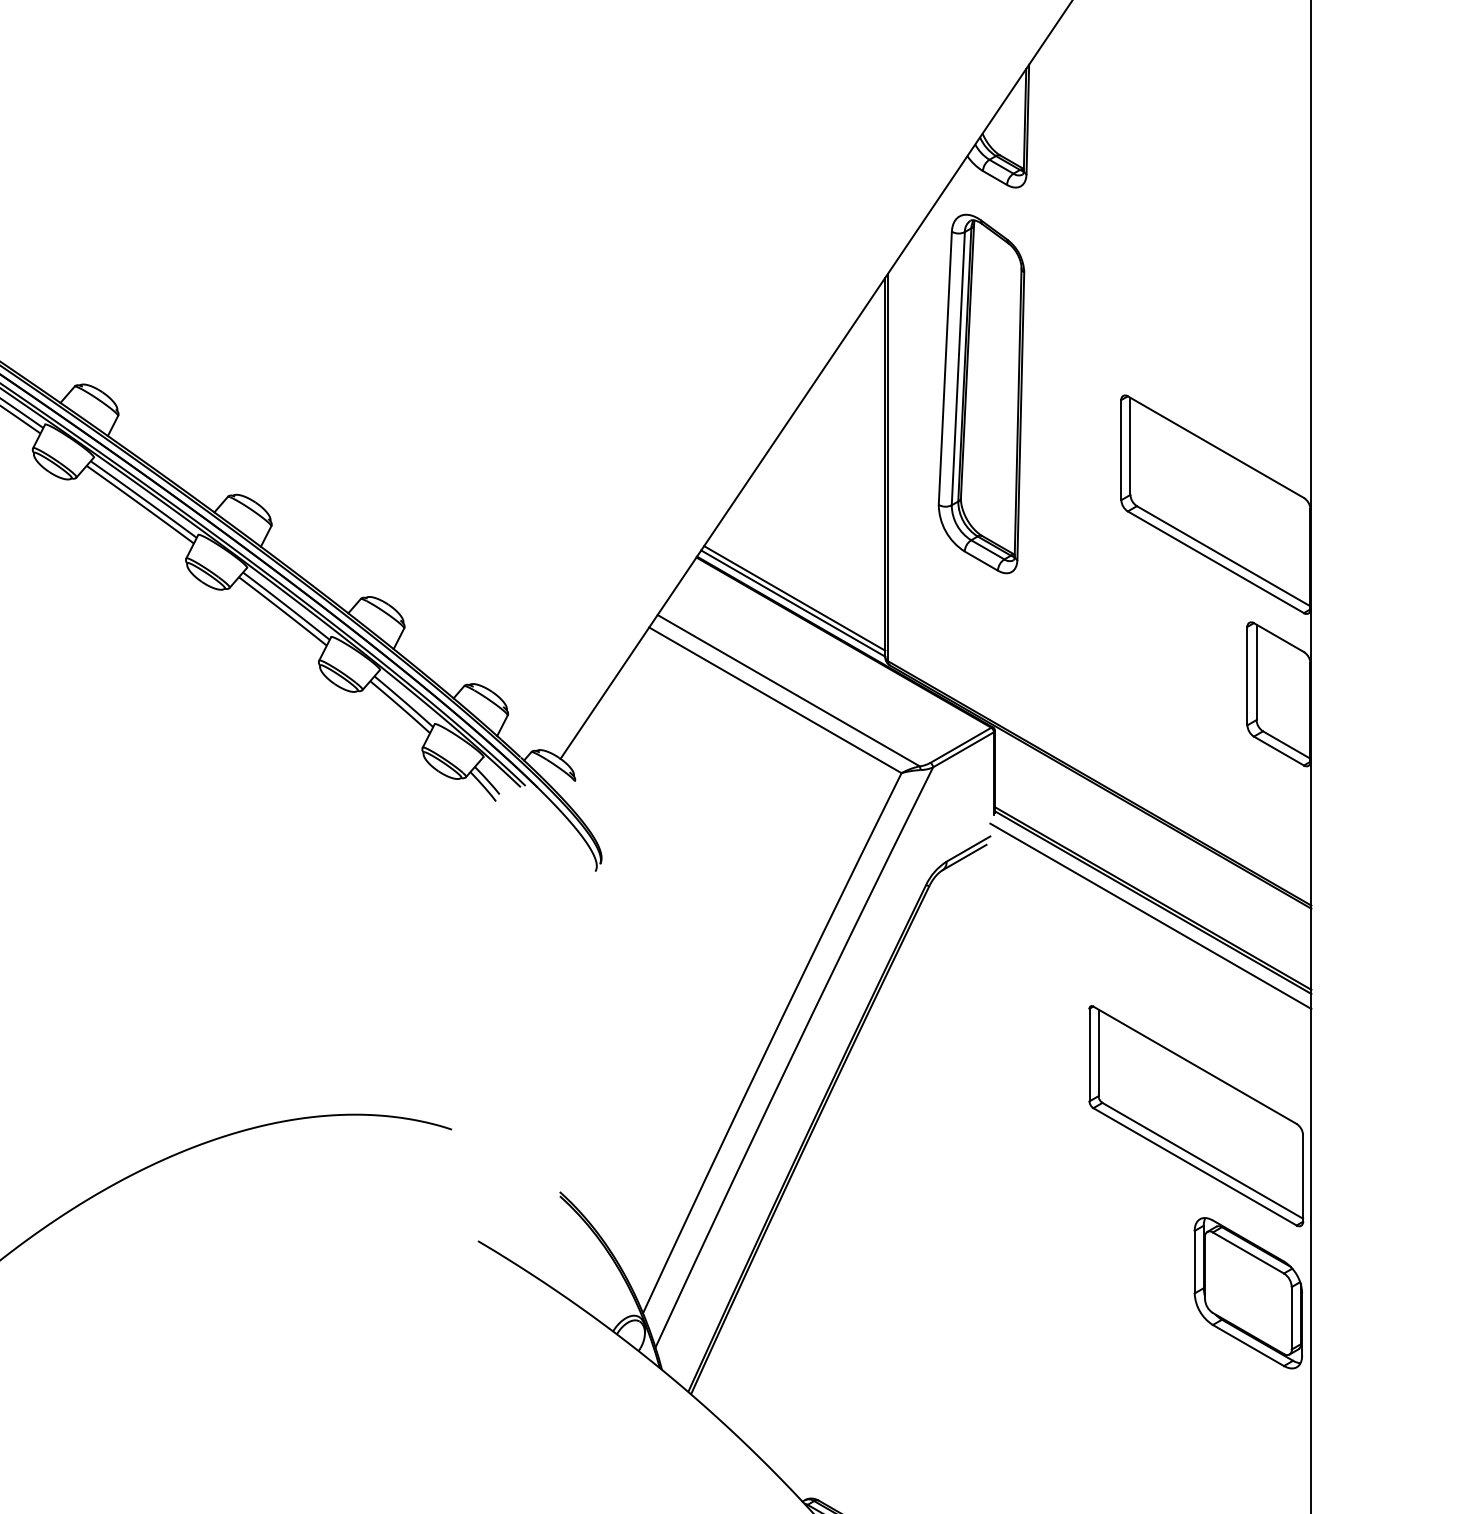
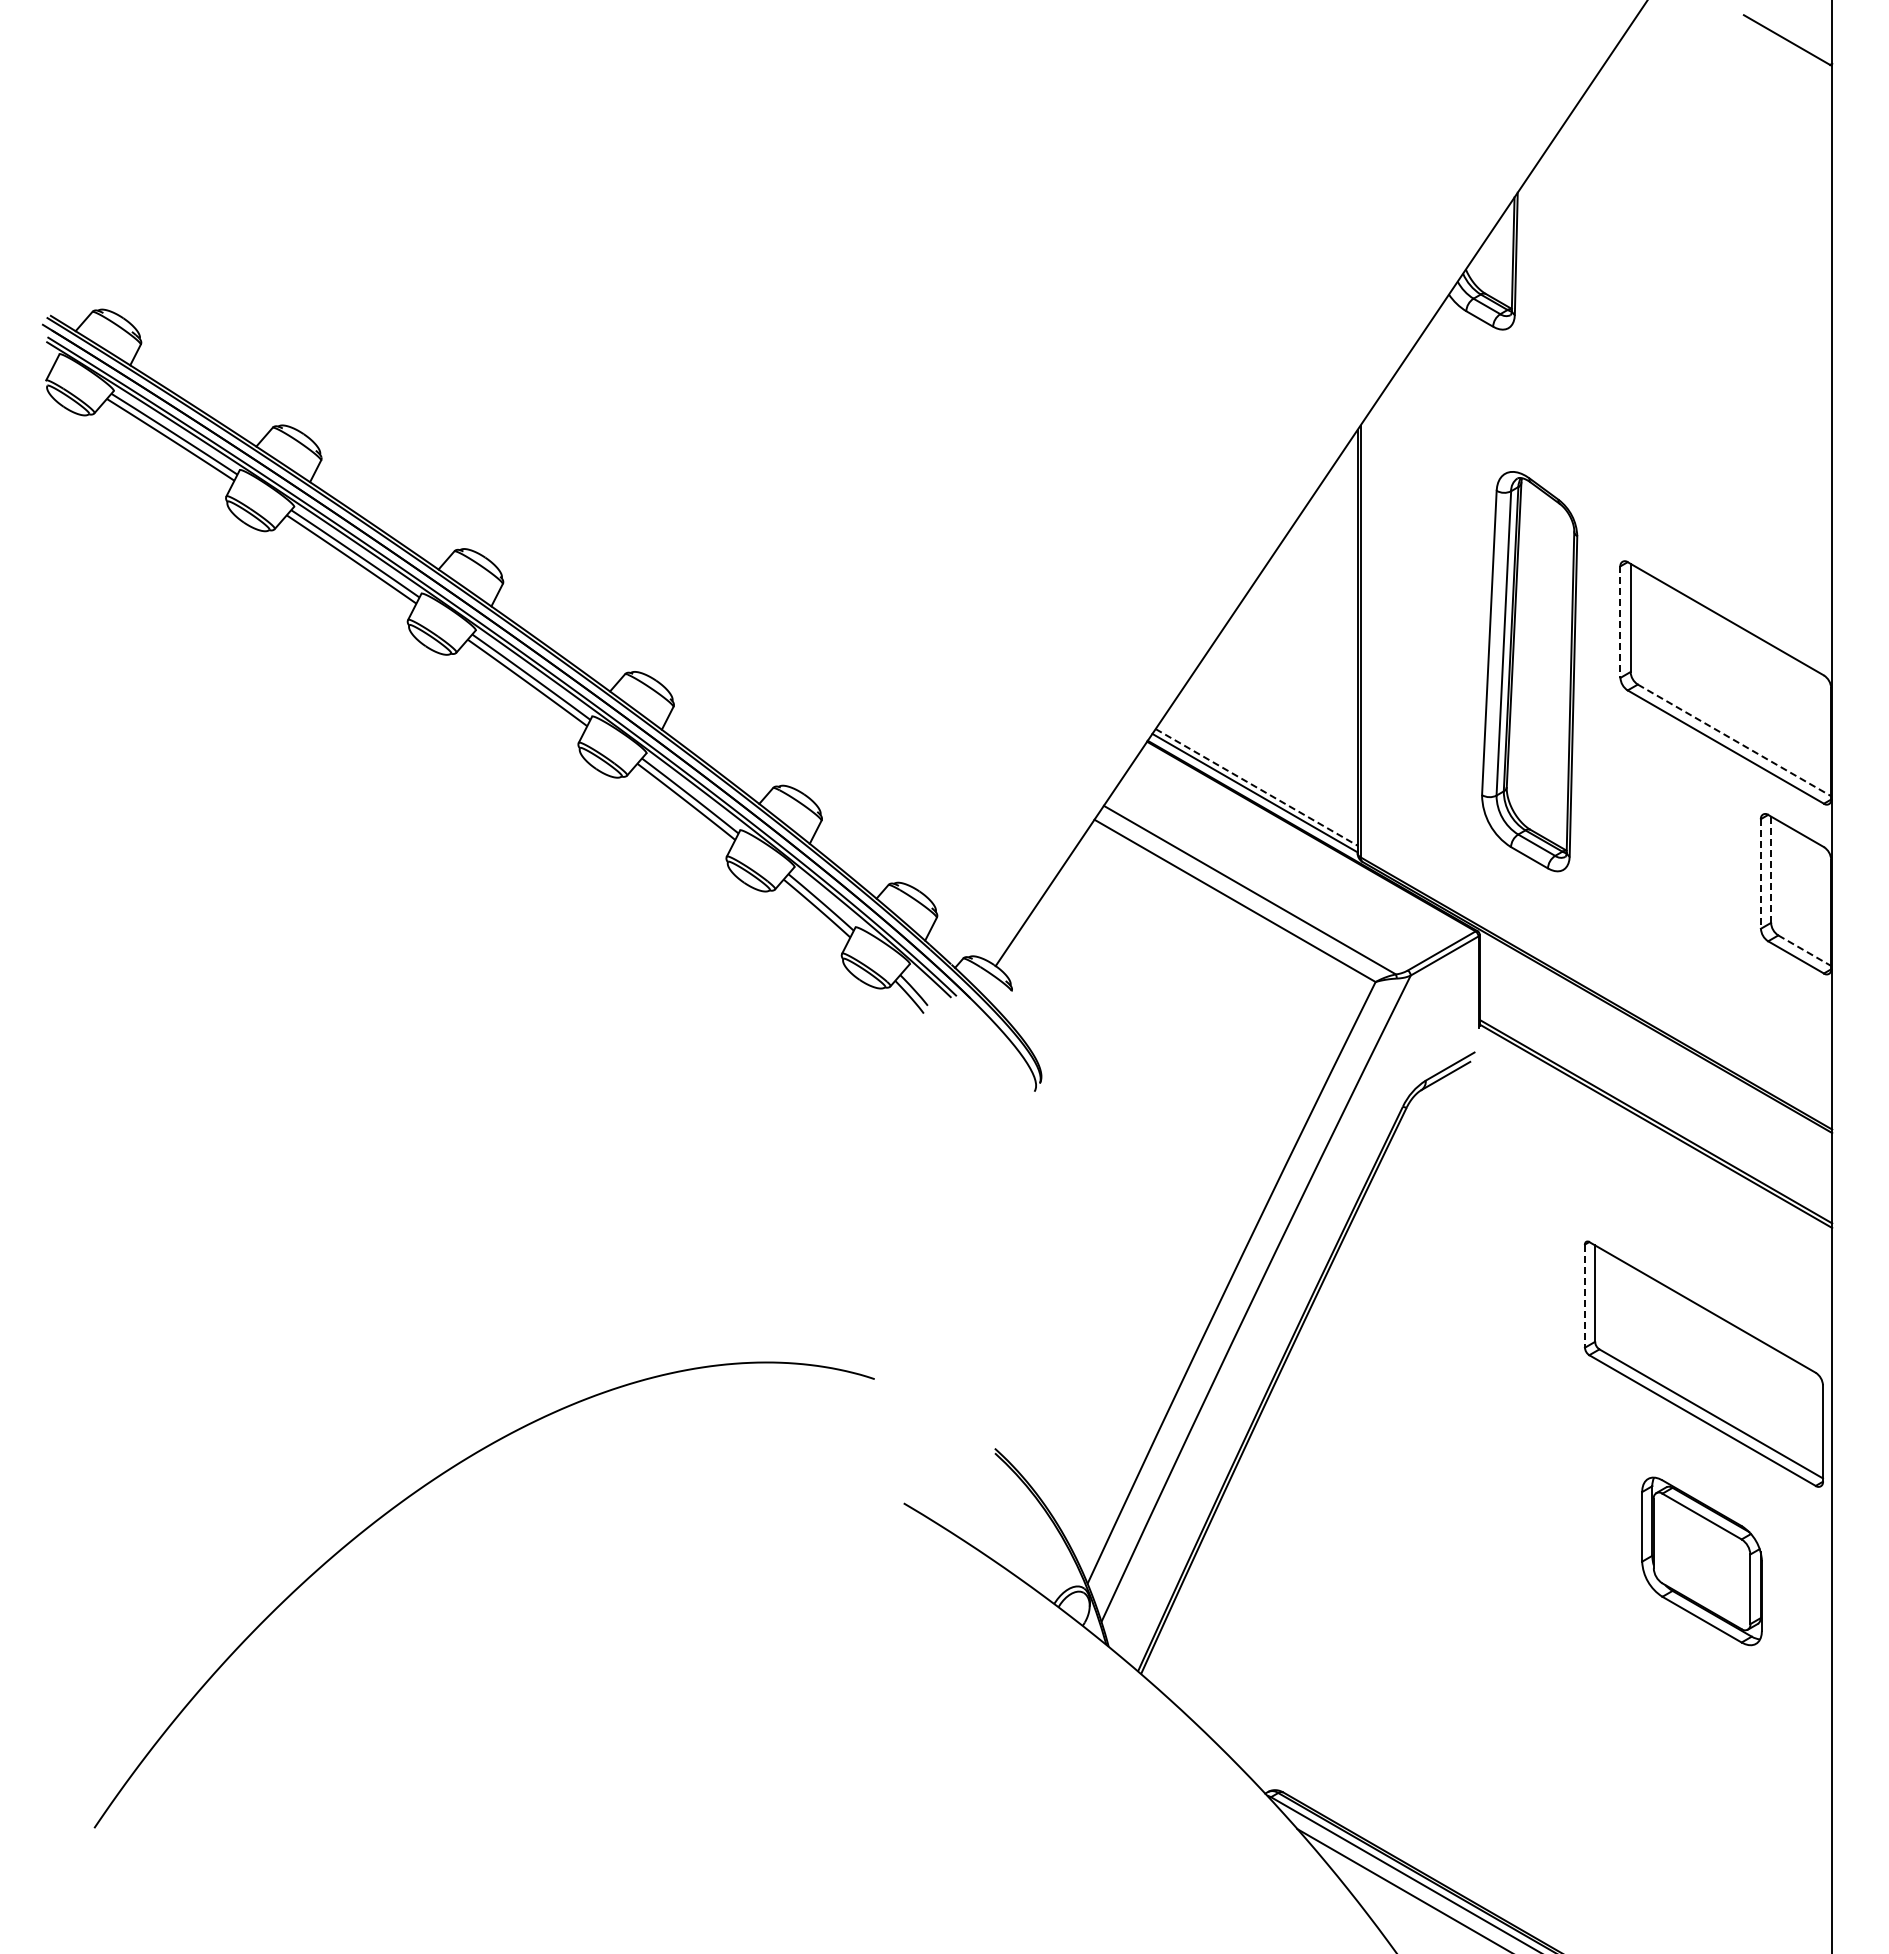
part: (981, 393) -> (1529, 671), moved
line: (1121, 450) -> (1620, 622), solid -> dashed
line: (1223, 556) -> (1734, 740), solid -> dashed
line: (794, 598) -> (1256, 787), solid -> dashed
line: (1256, 673) -> (1771, 870), solid -> dashed
line: (1247, 675) -> (1760, 873), solid -> dashed
line: (1286, 744) -> (1804, 950), solid -> dashed
line: (1150, 916) -> (1653, 1141), removed
line: (1089, 1055) -> (1584, 1296), solid -> dashed
part: (1247, 1293) -> (1701, 1561), moved

